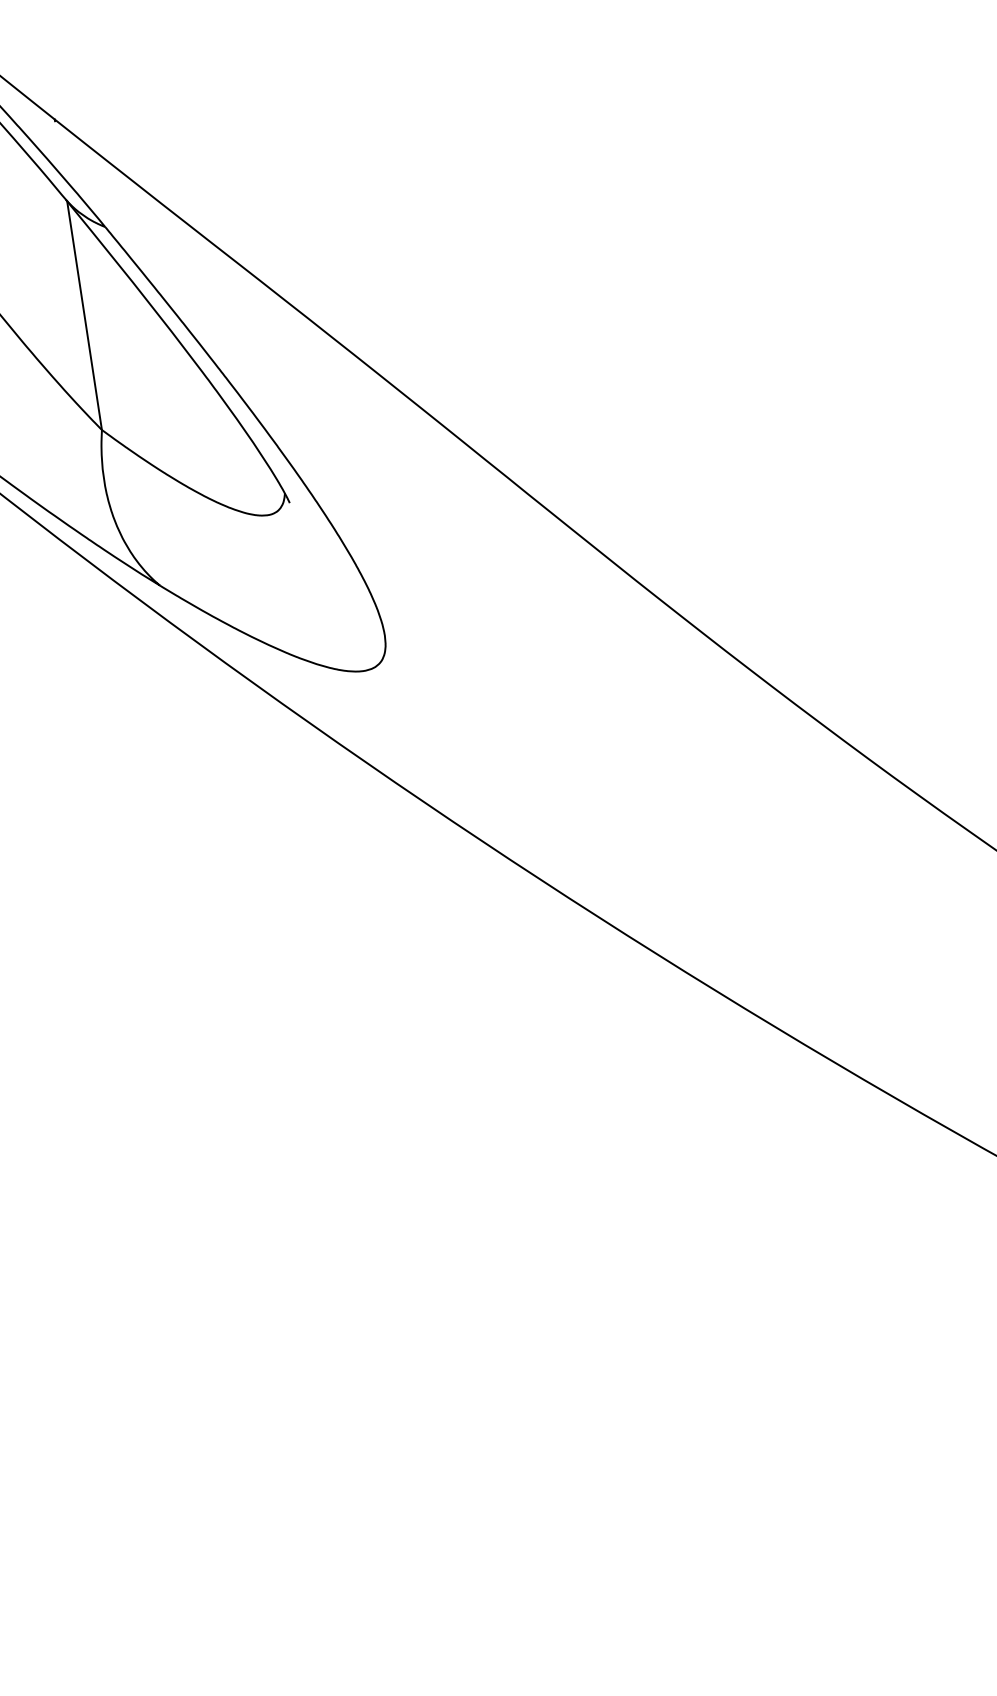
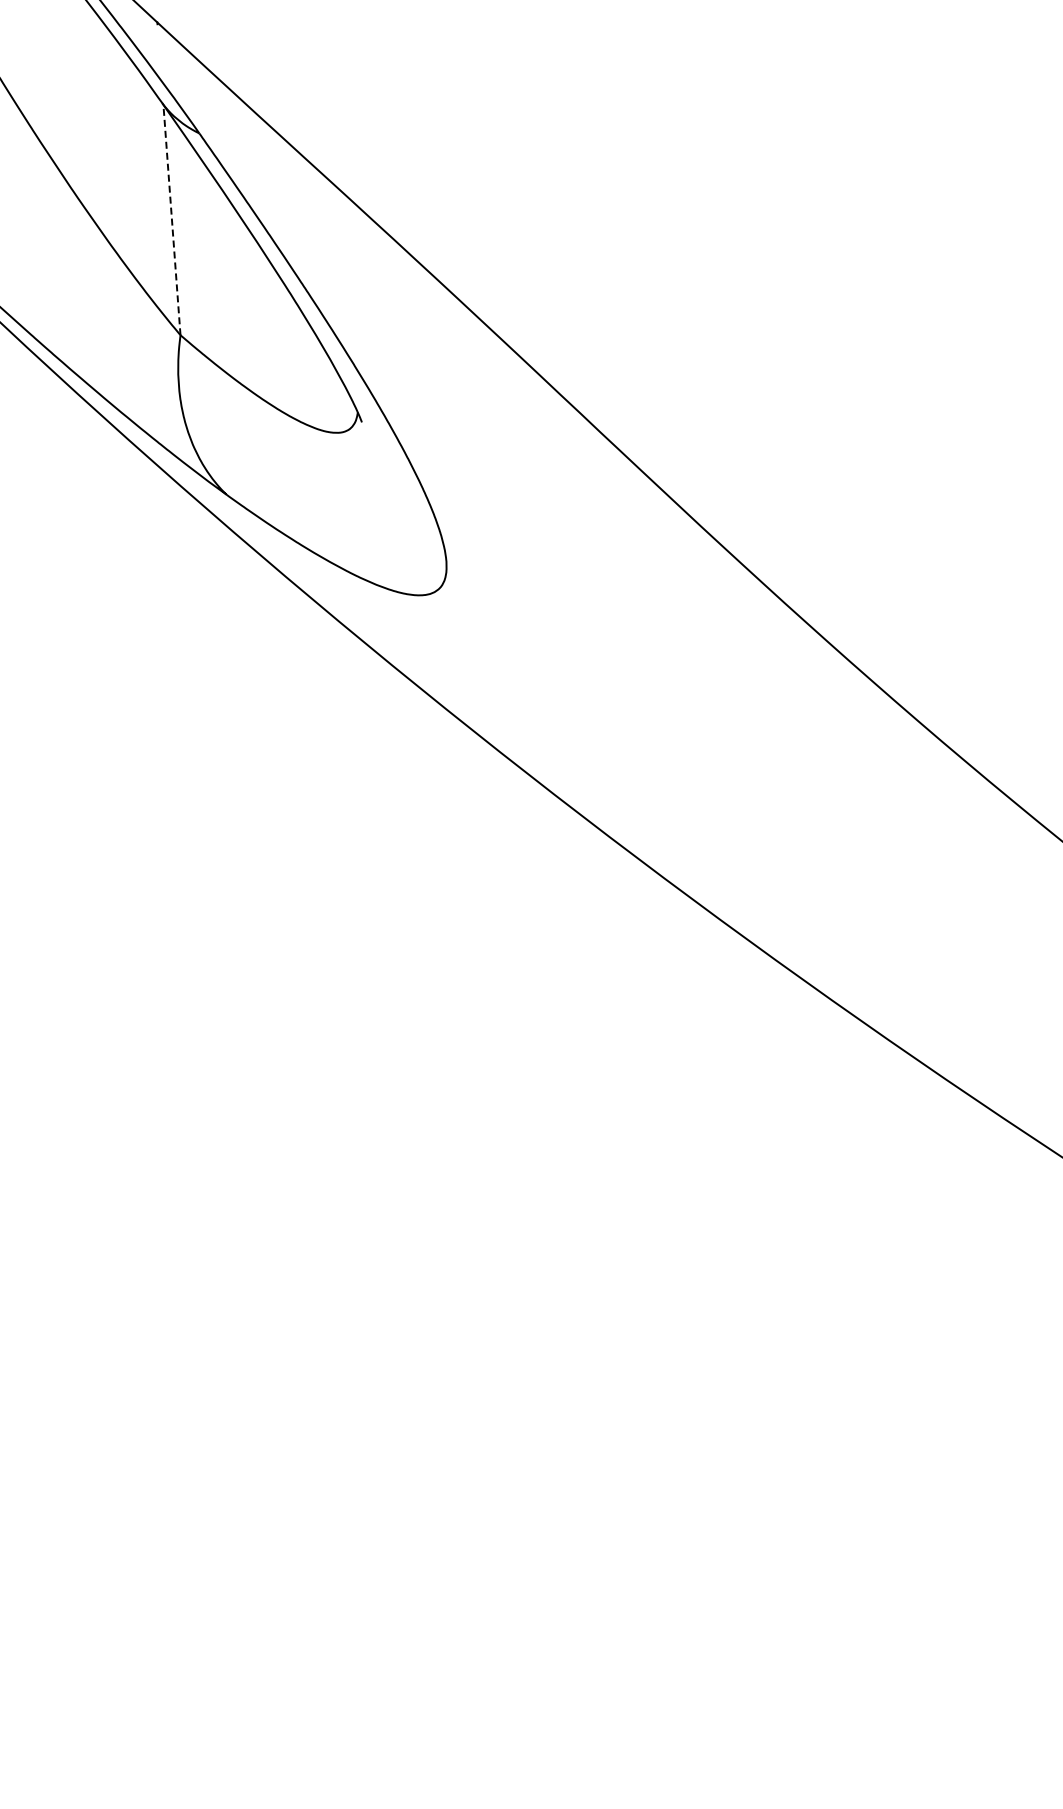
line: (84, 316) -> (171, 220), solid -> dashed

